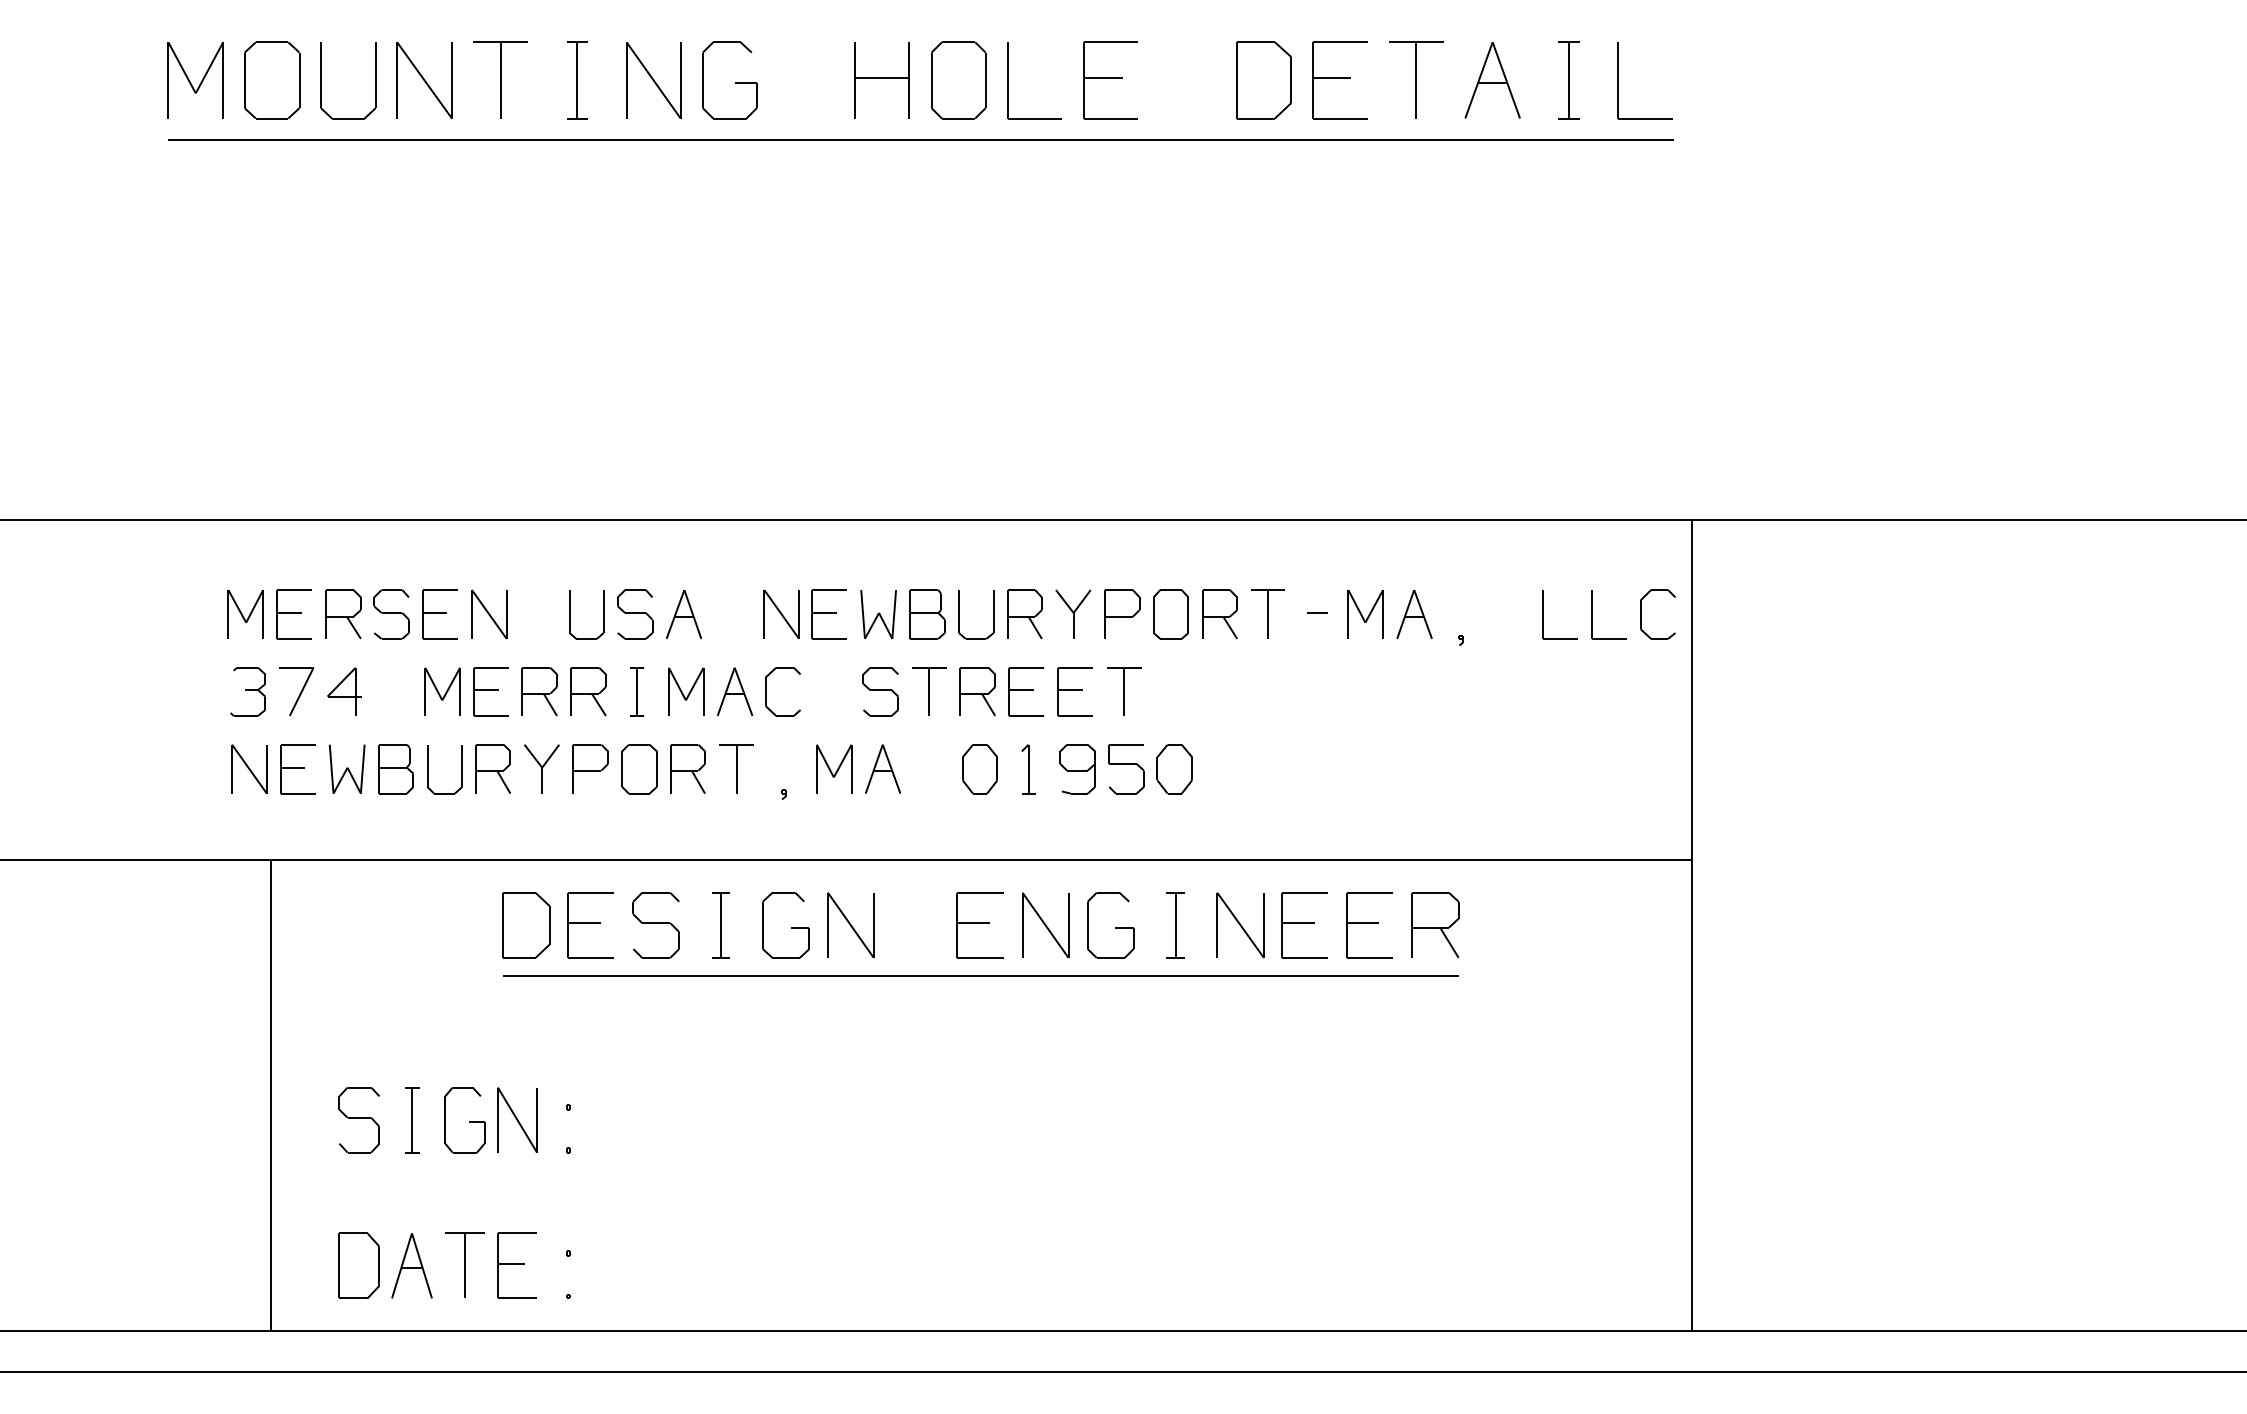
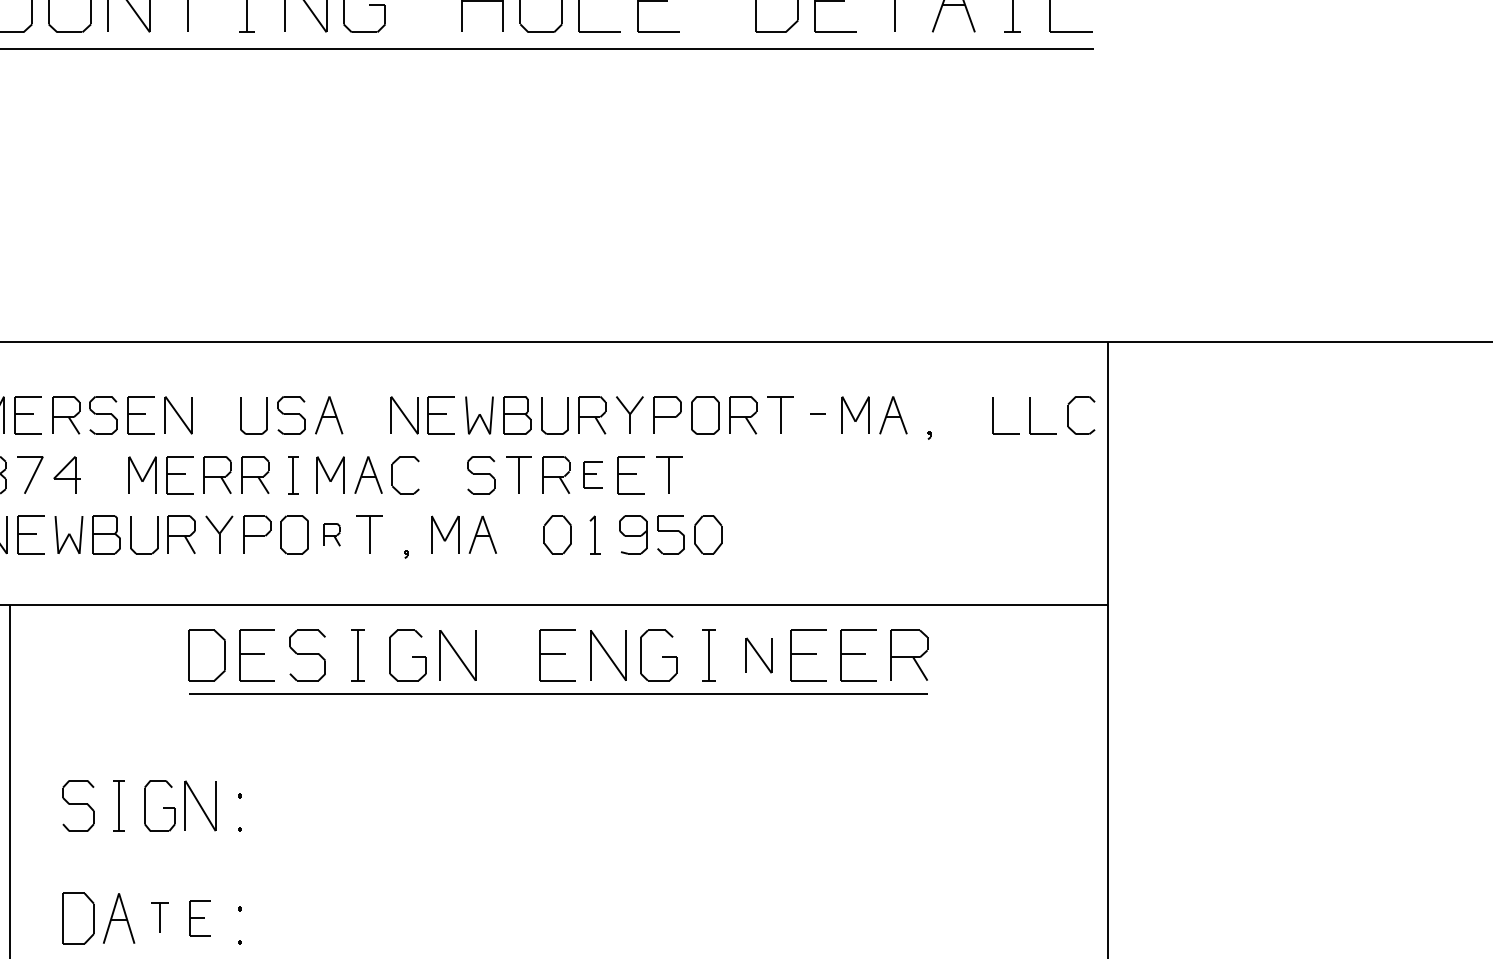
part: (1025, 691) -> (592, 474), size x0.7
part: (687, 768) -> (331, 534), size x0.6
part: (1240, 925) -> (759, 655), size x0.7
part: (464, 1264) -> (159, 917), size x0.6
part: (516, 1265) -> (199, 918), size x0.7

